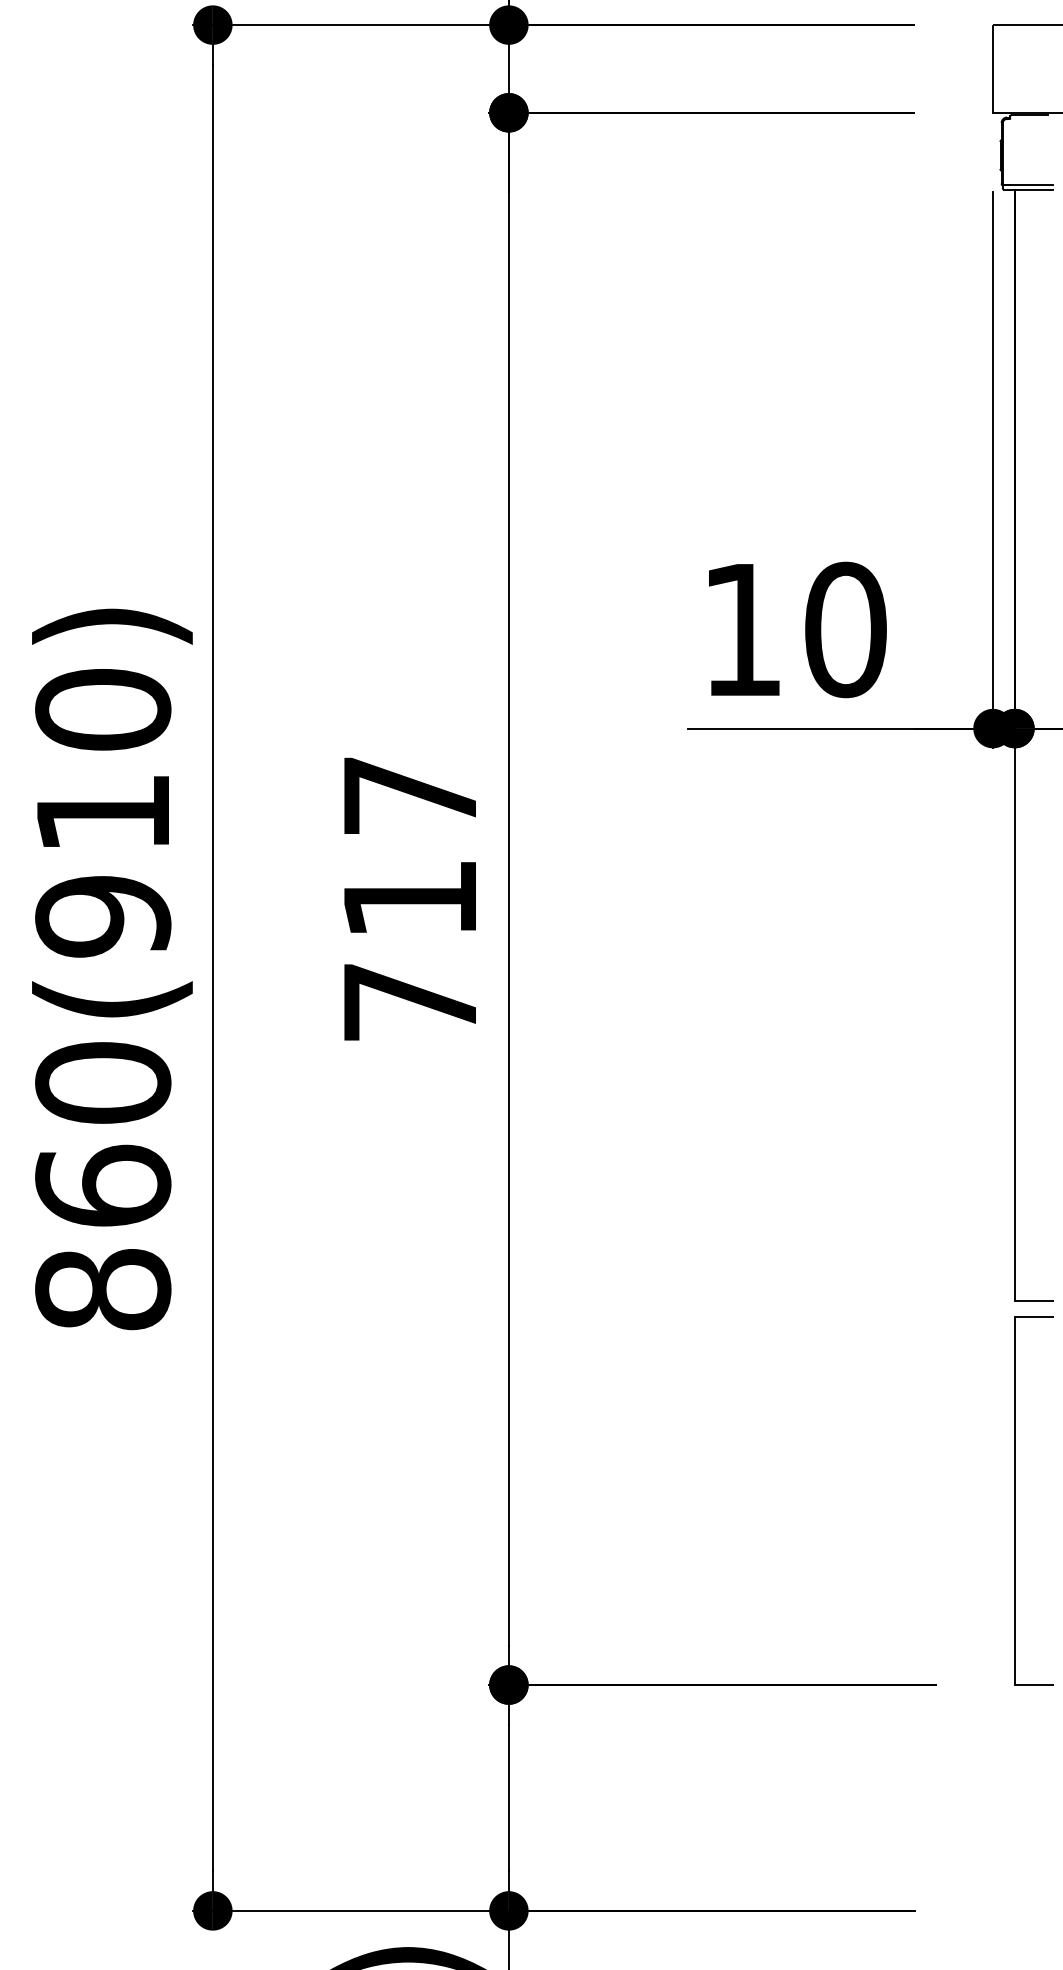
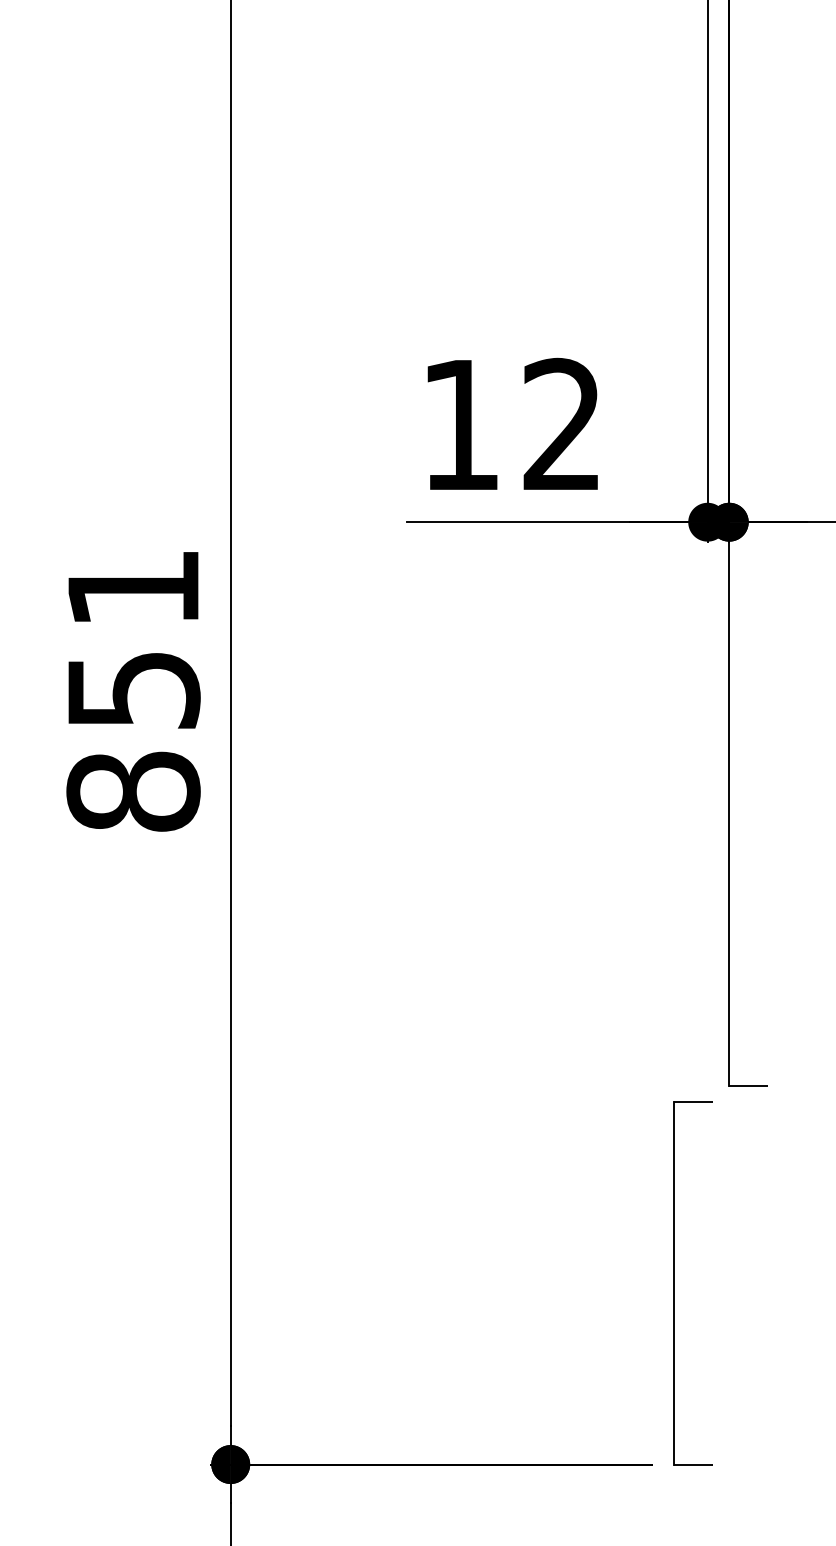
text: (845, 629) -> (562, 424), 10 -> 12
text: (410, 899) -> (133, 690), 717 -> 851
part: (1015, 1500) -> (674, 1282), moved

